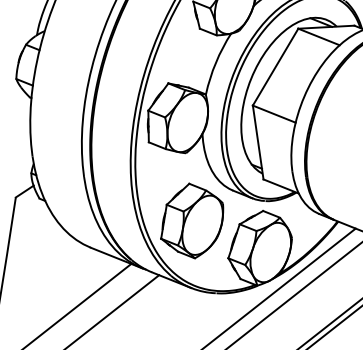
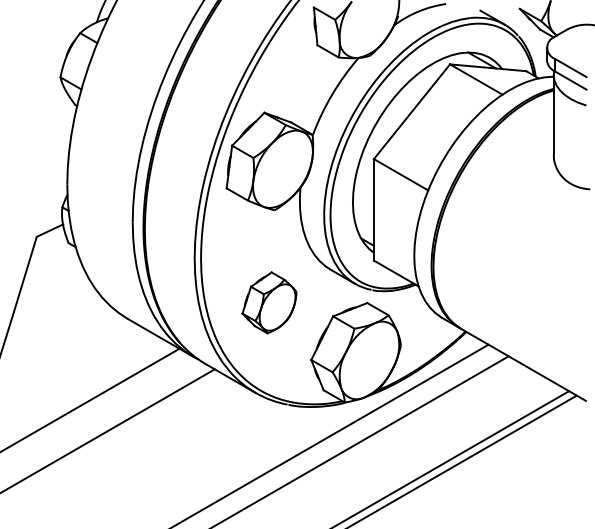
part: (191, 220) -> (269, 302), size x0.6

